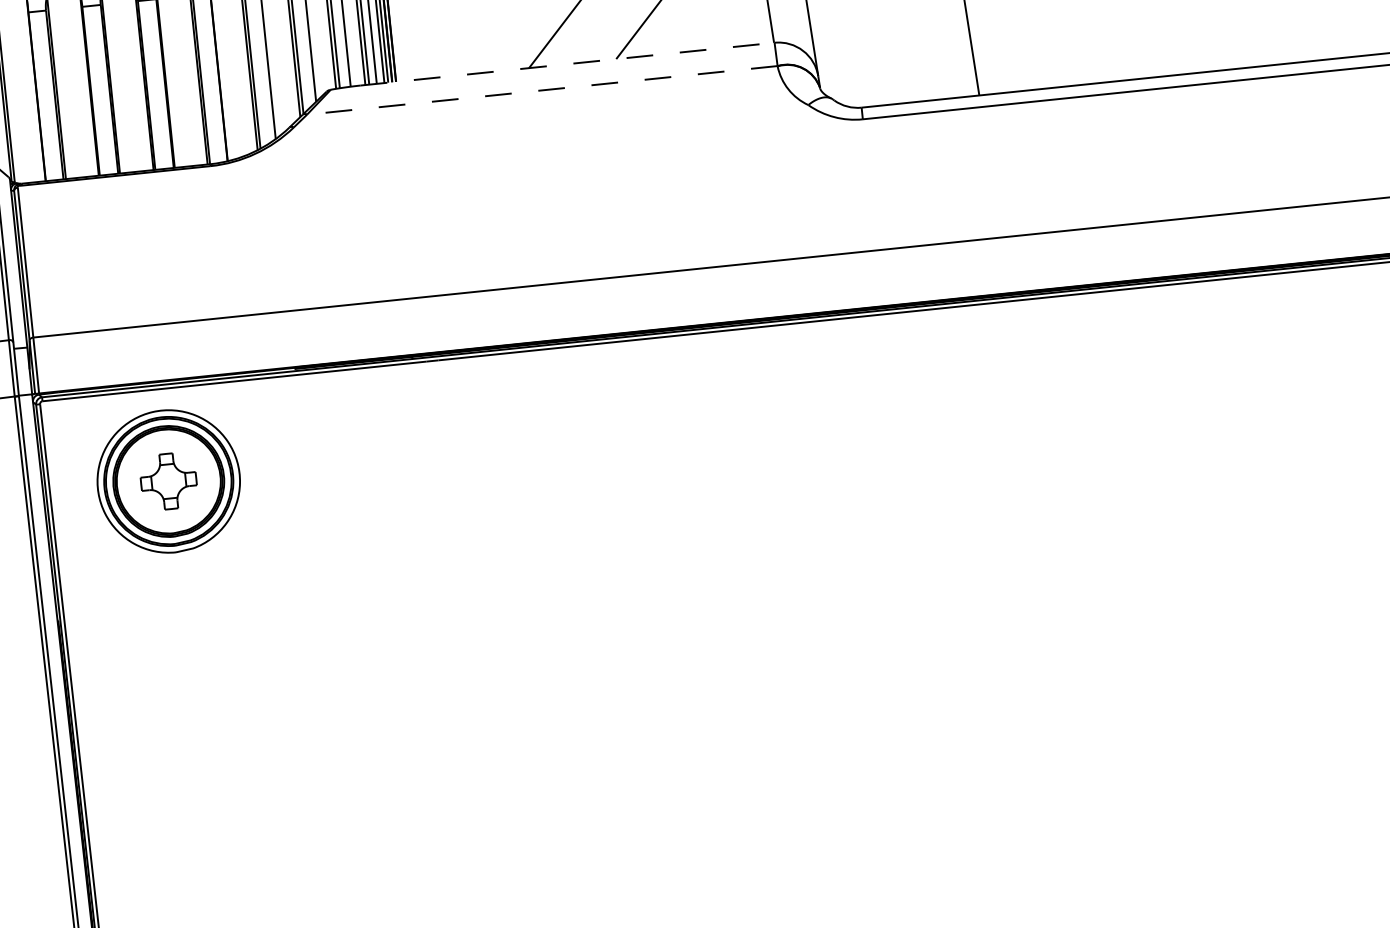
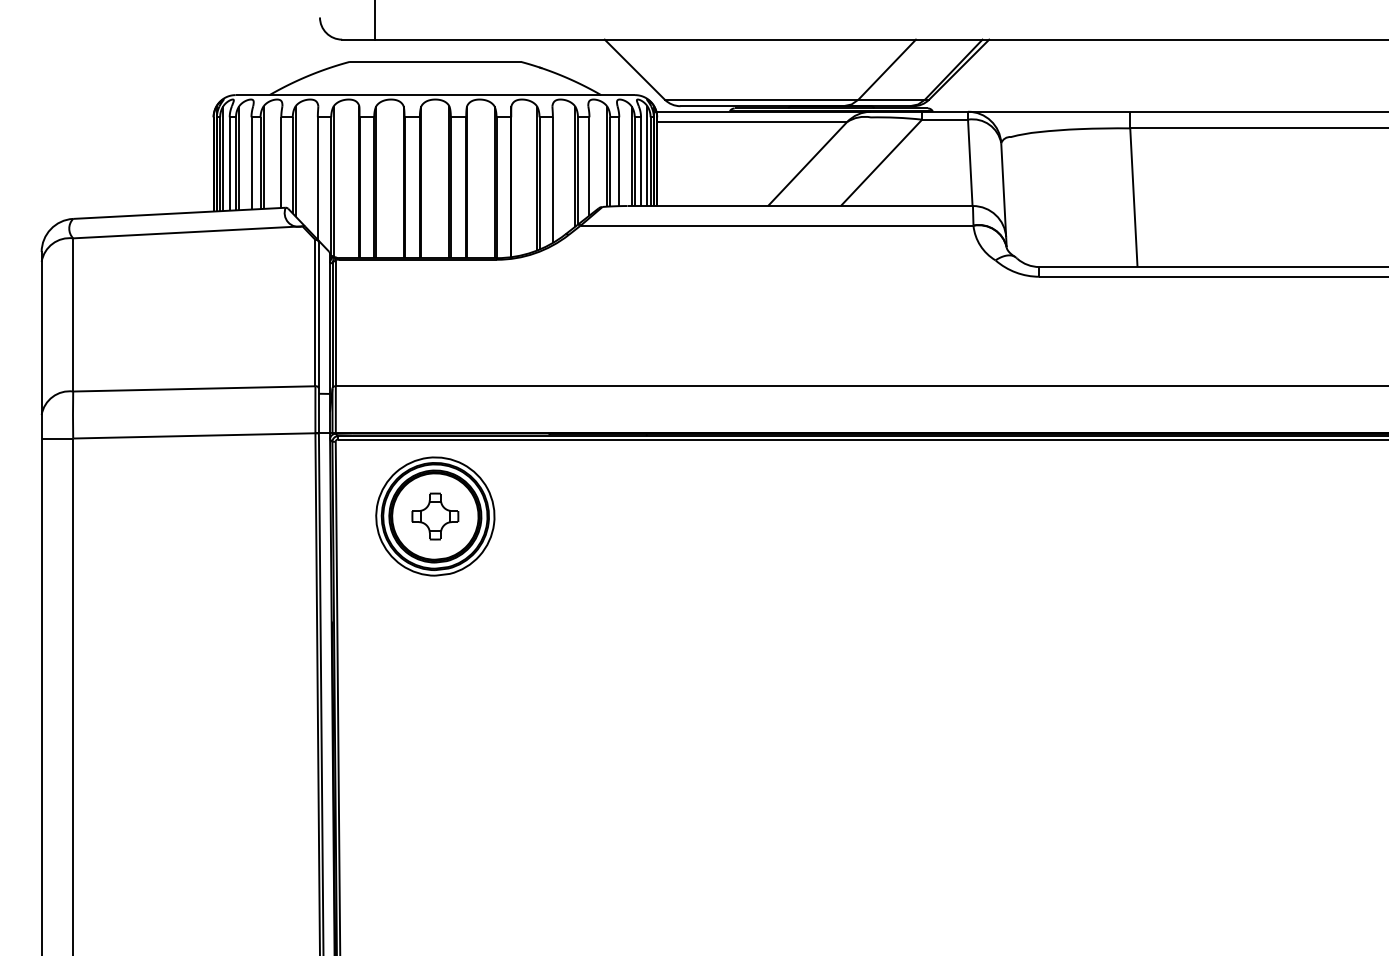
line: (567, 64) -> (800, 206), dashed -> solid
line: (541, 90) -> (776, 225), dashed -> solid

